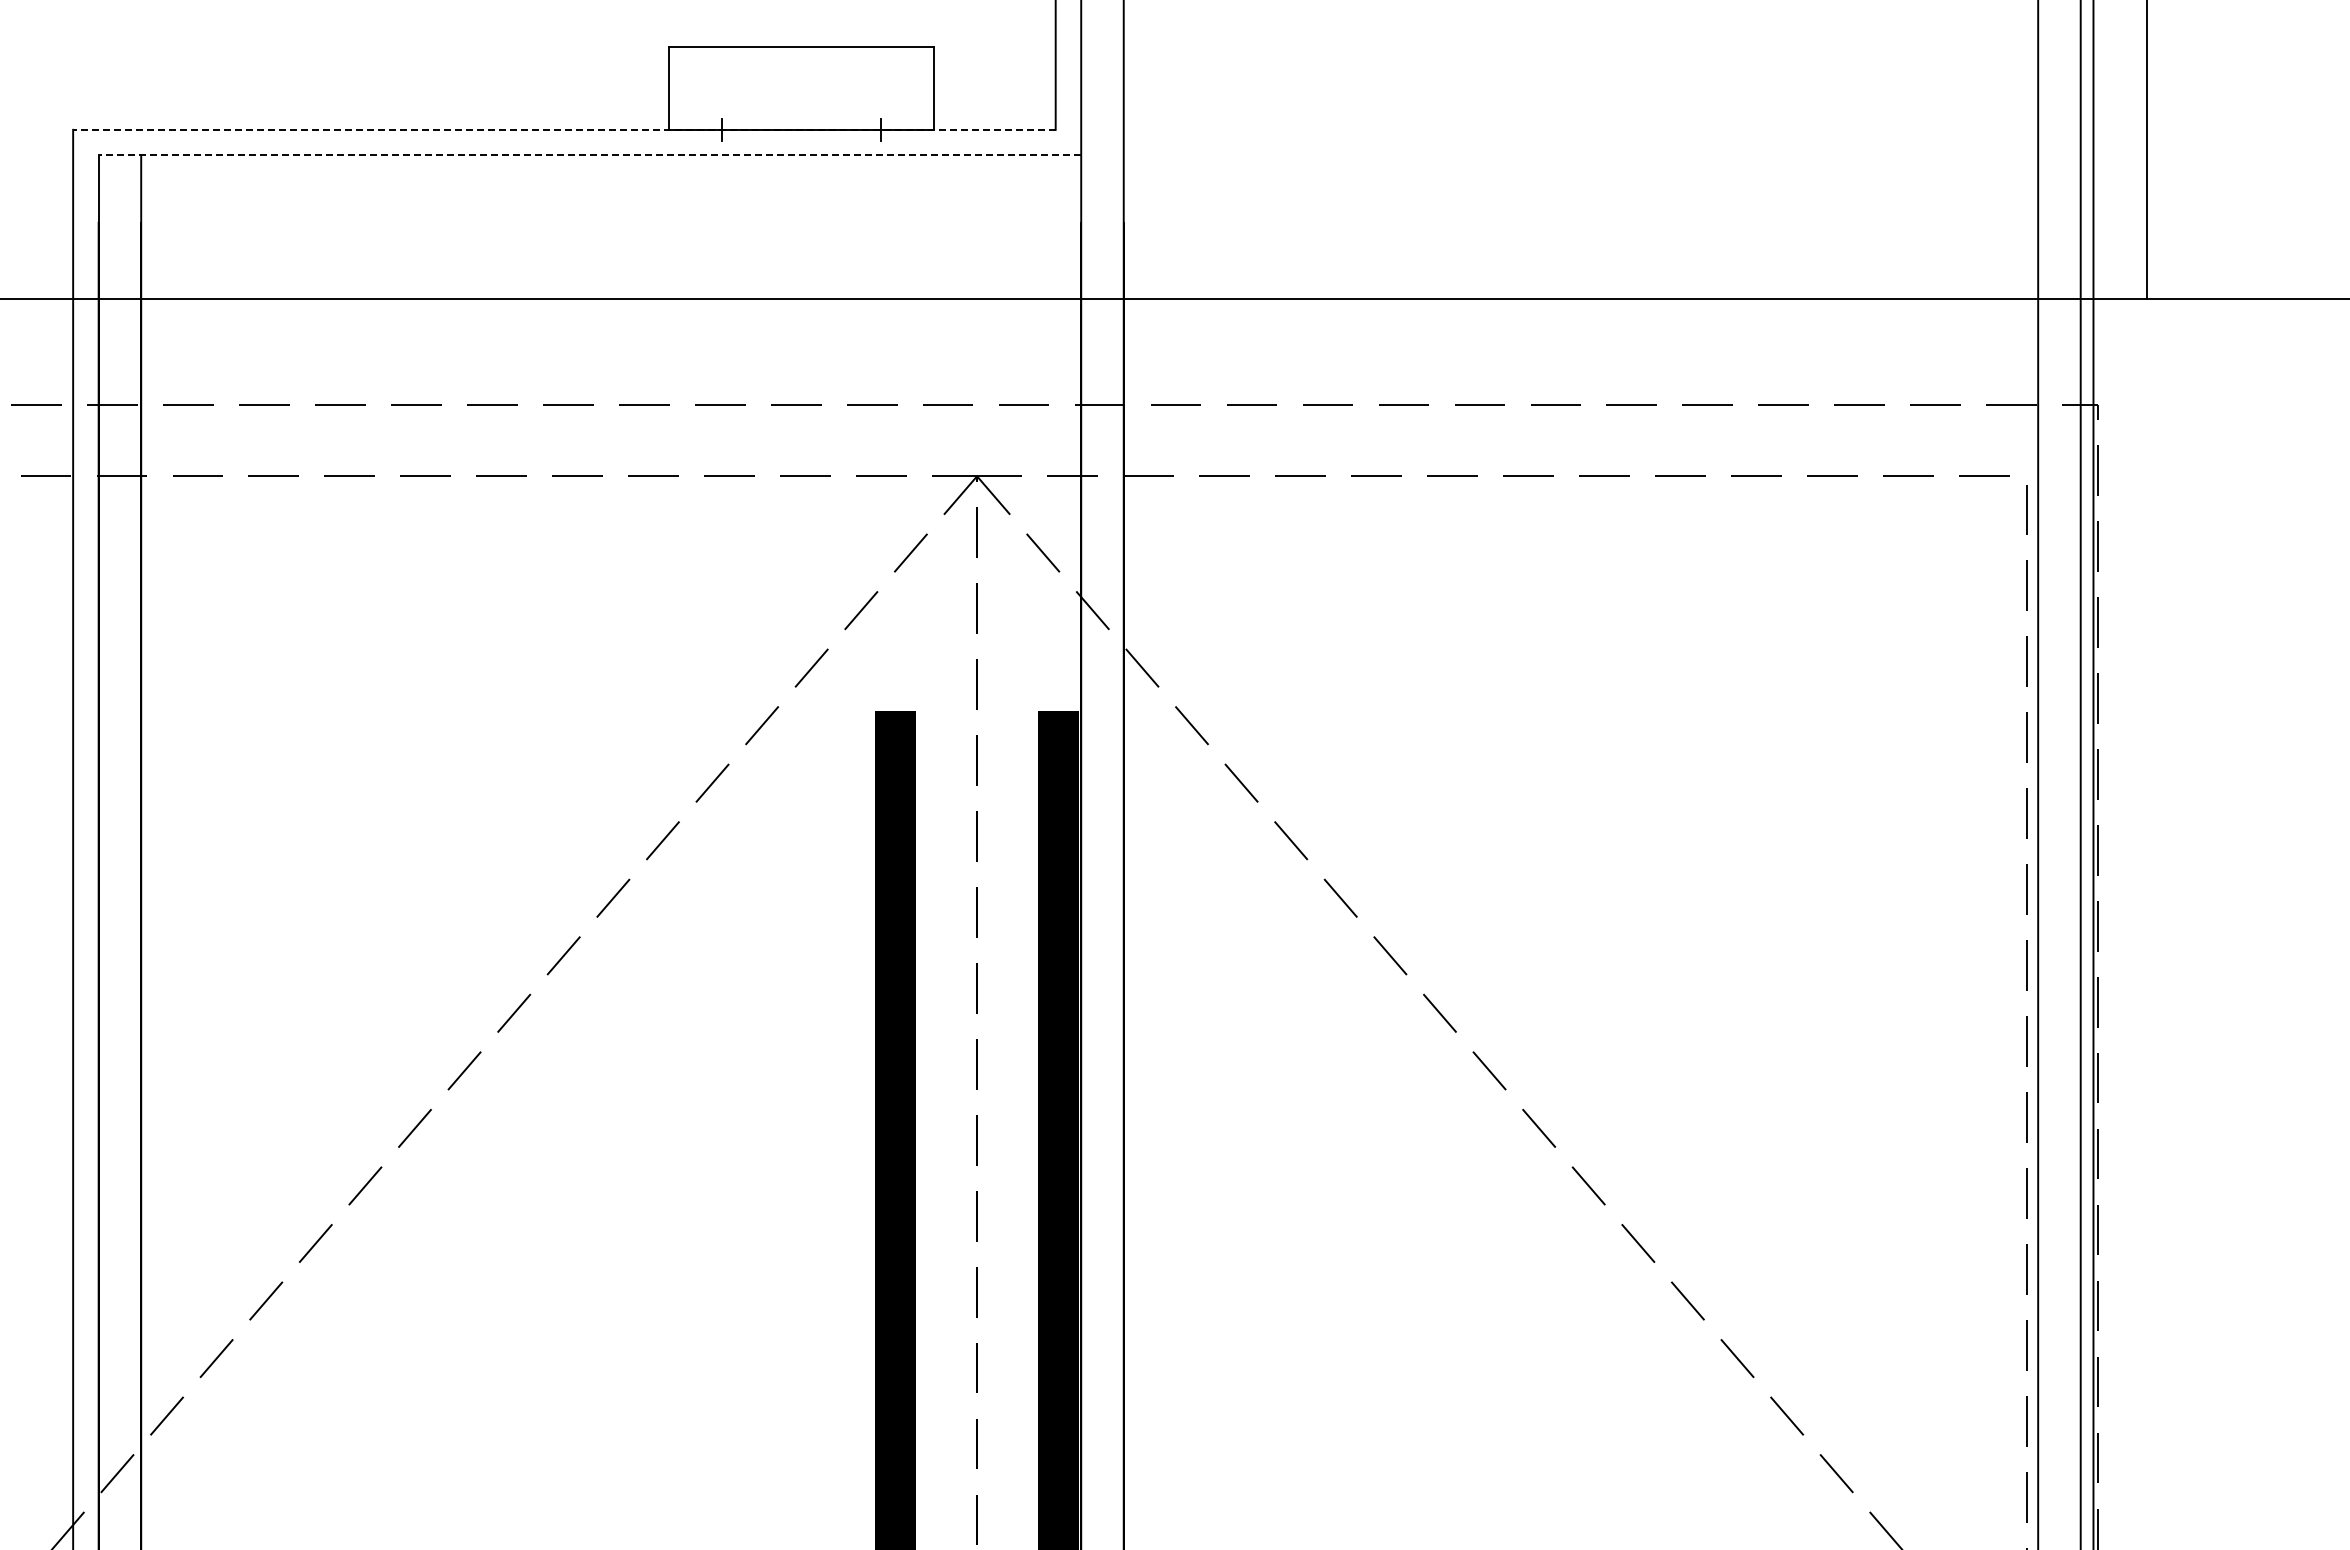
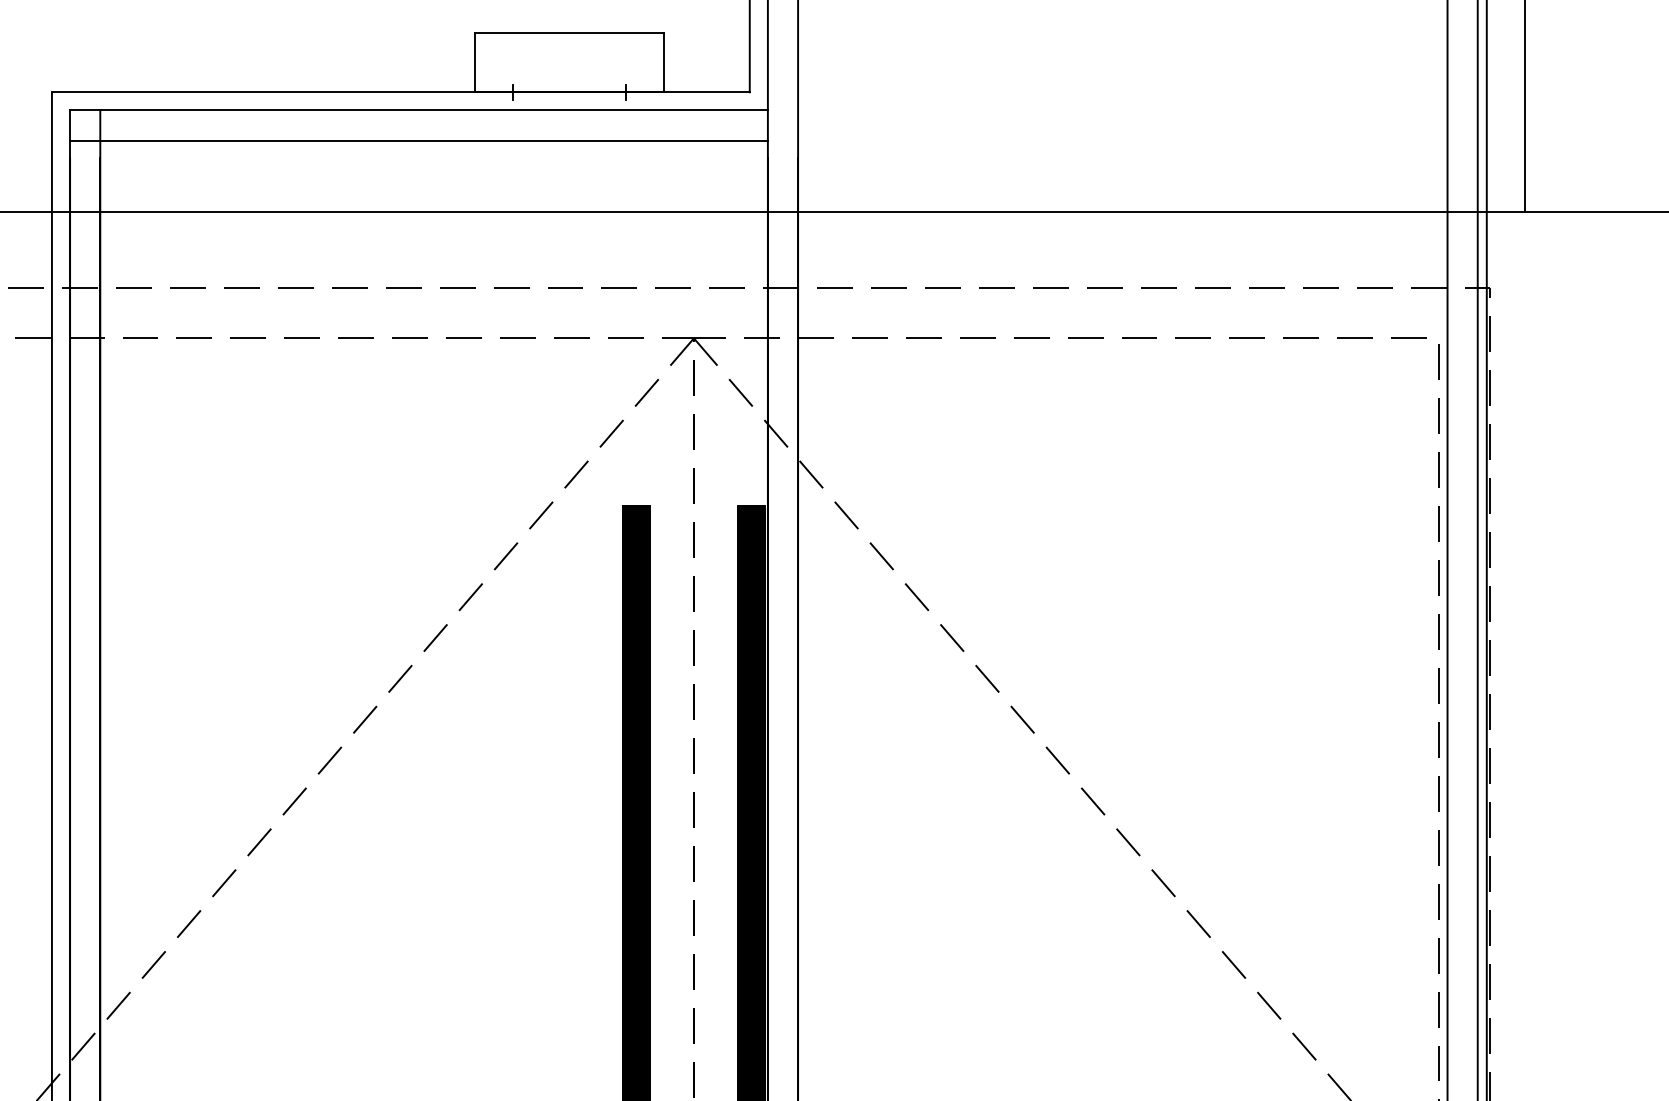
line: (563, 129) -> (400, 92), dashed -> solid
line: (589, 155) -> (418, 110), dashed -> solid
line: (589, 197) -> (418, 140), added

